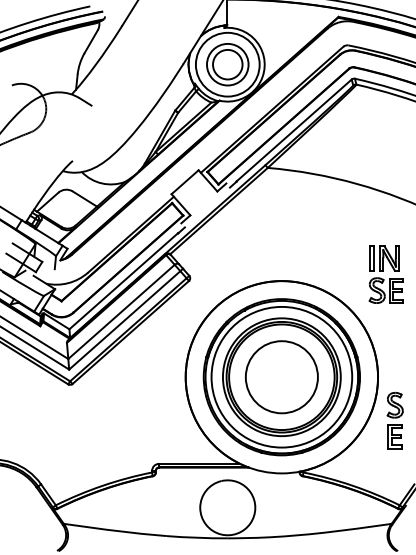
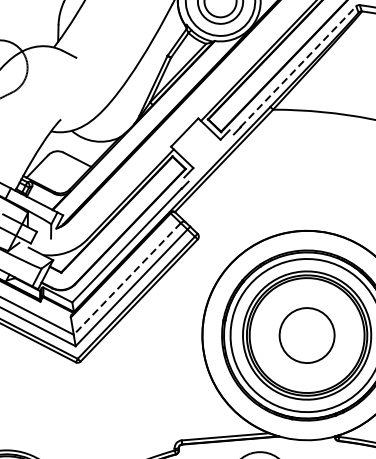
line: (294, 130) -> (298, 66), solid -> dashed
line: (121, 312) -> (127, 279), solid -> dashed
circle: (281, 377) -> (306, 335), size x0.7

